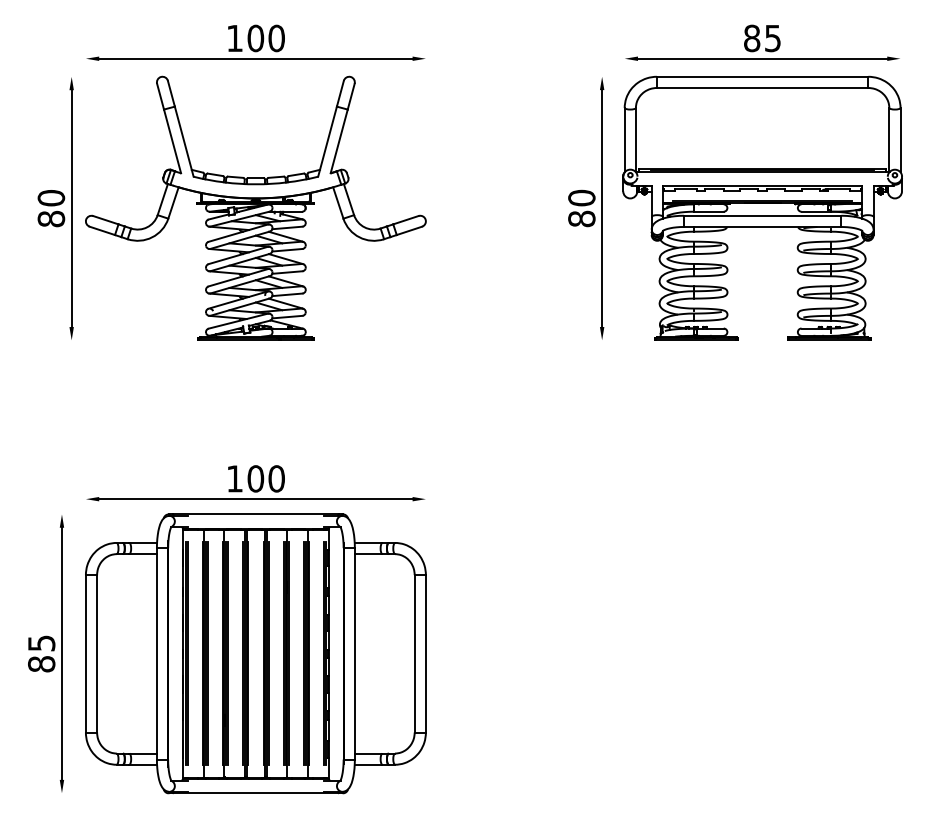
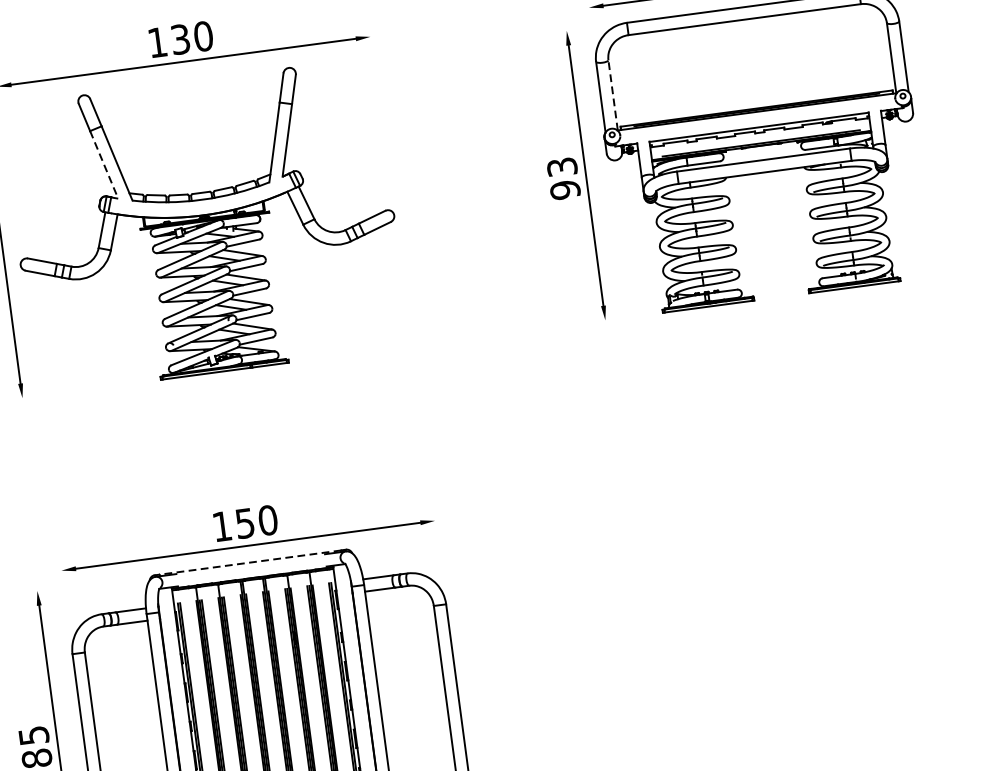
text: (255, 38) -> (180, 39), 100 -> 130
line: (635, 140) -> (612, 95), solid -> dashed
line: (172, 141) -> (104, 164), solid -> dashed
text: (581, 208) -> (563, 178), 80 -> 93
text: (255, 478) -> (244, 523), 100 -> 150
line: (255, 514) -> (250, 562), solid -> dashed

